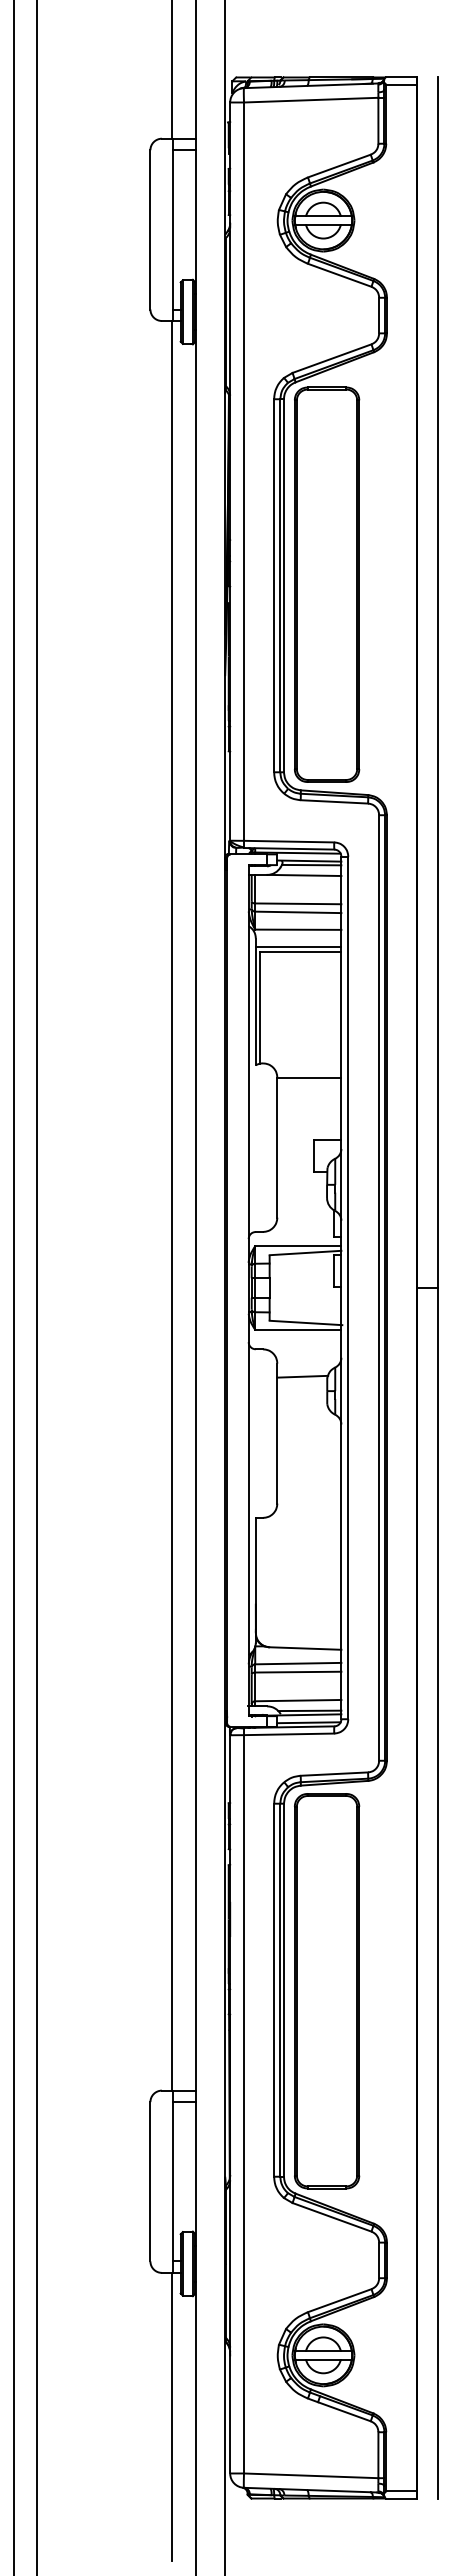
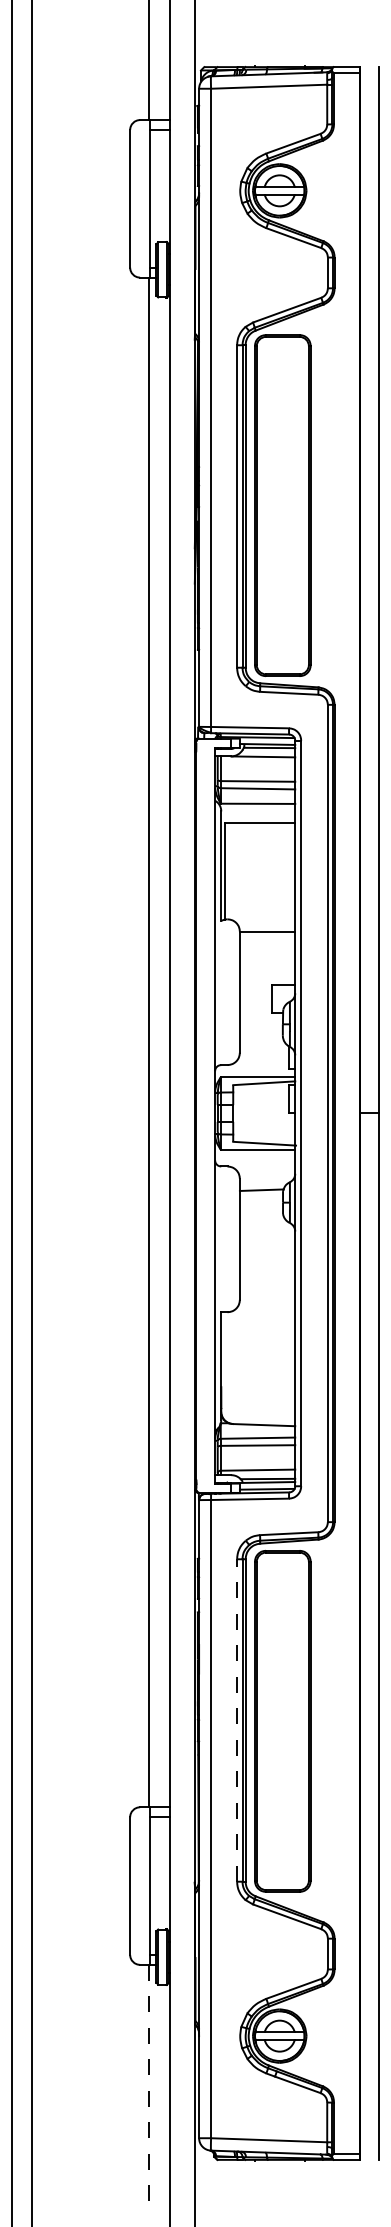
line: (298, 947) -> (258, 819), removed
line: (274, 1990) -> (237, 1720), solid -> dashed
line: (172, 2416) -> (149, 2088), solid -> dashed

